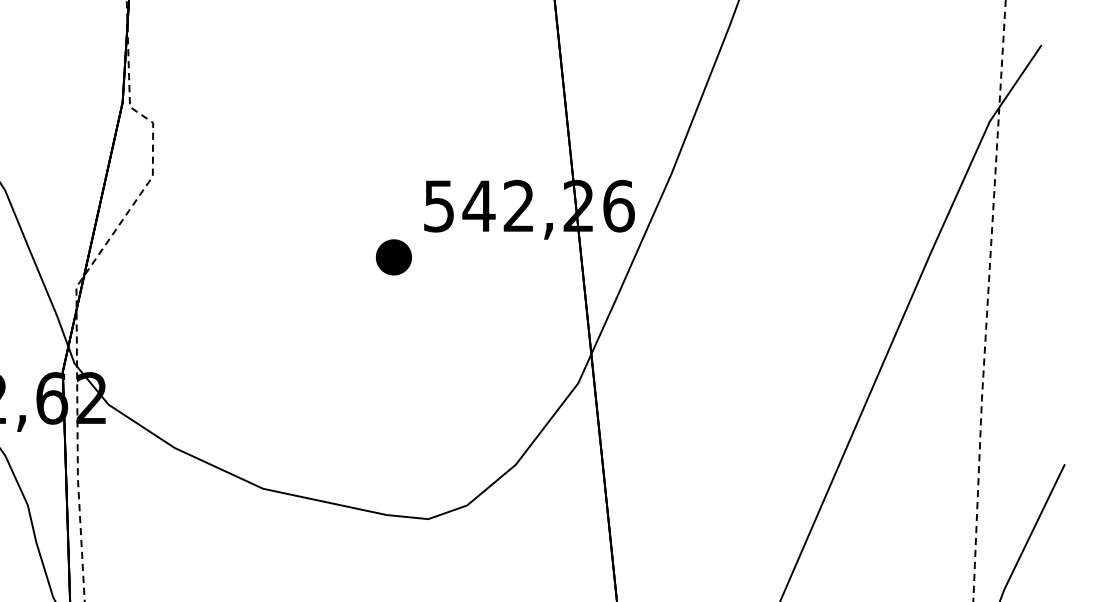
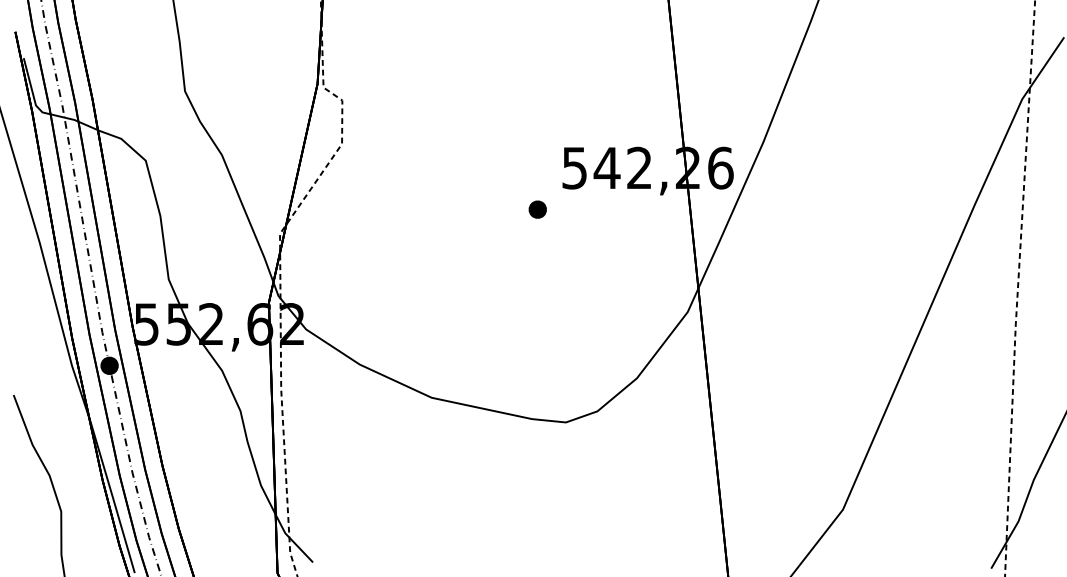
part: (393, 257) -> (537, 209), size x0.62

